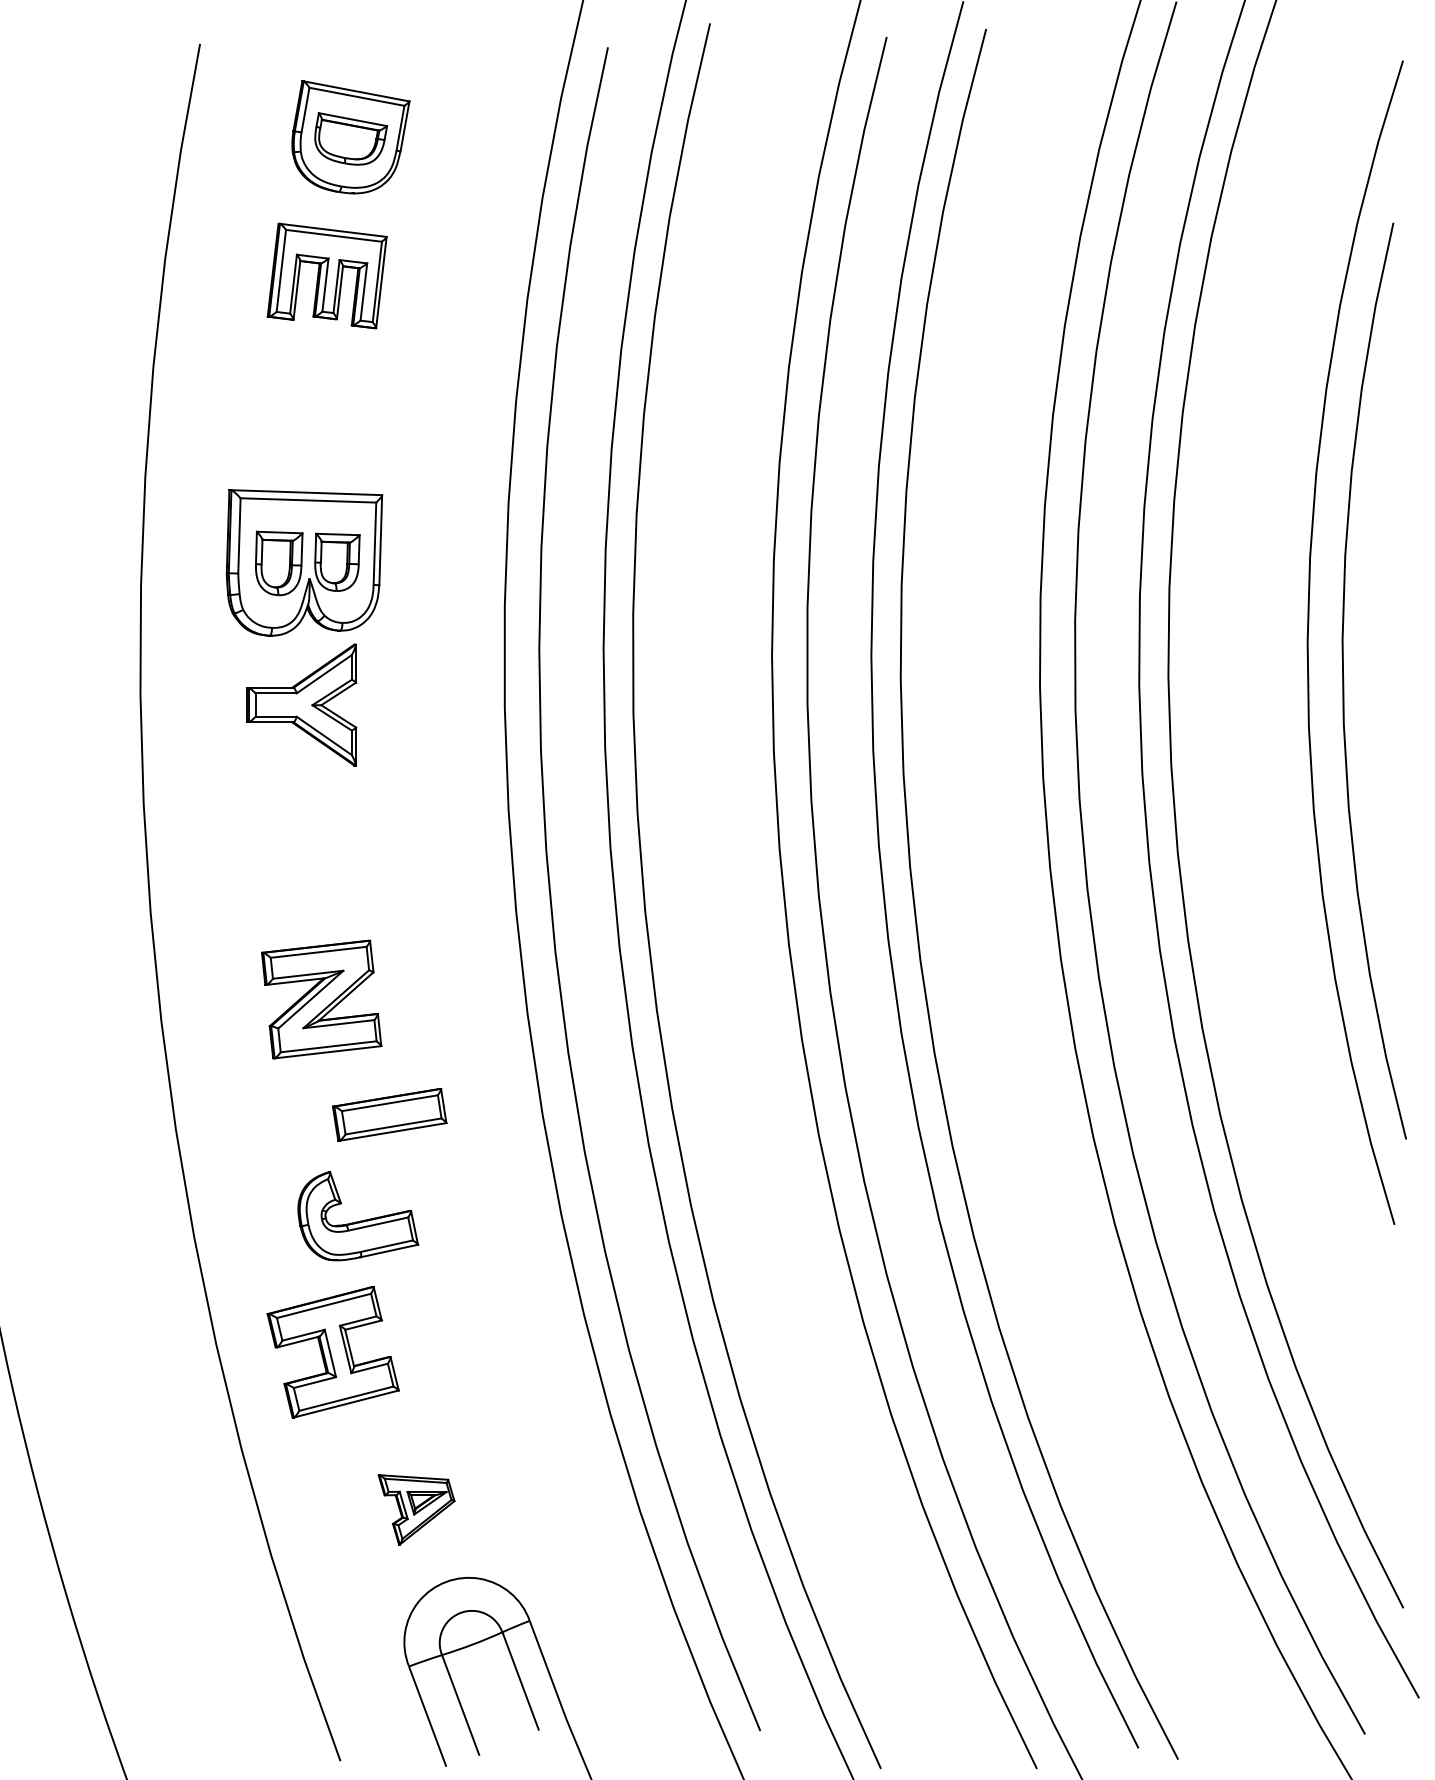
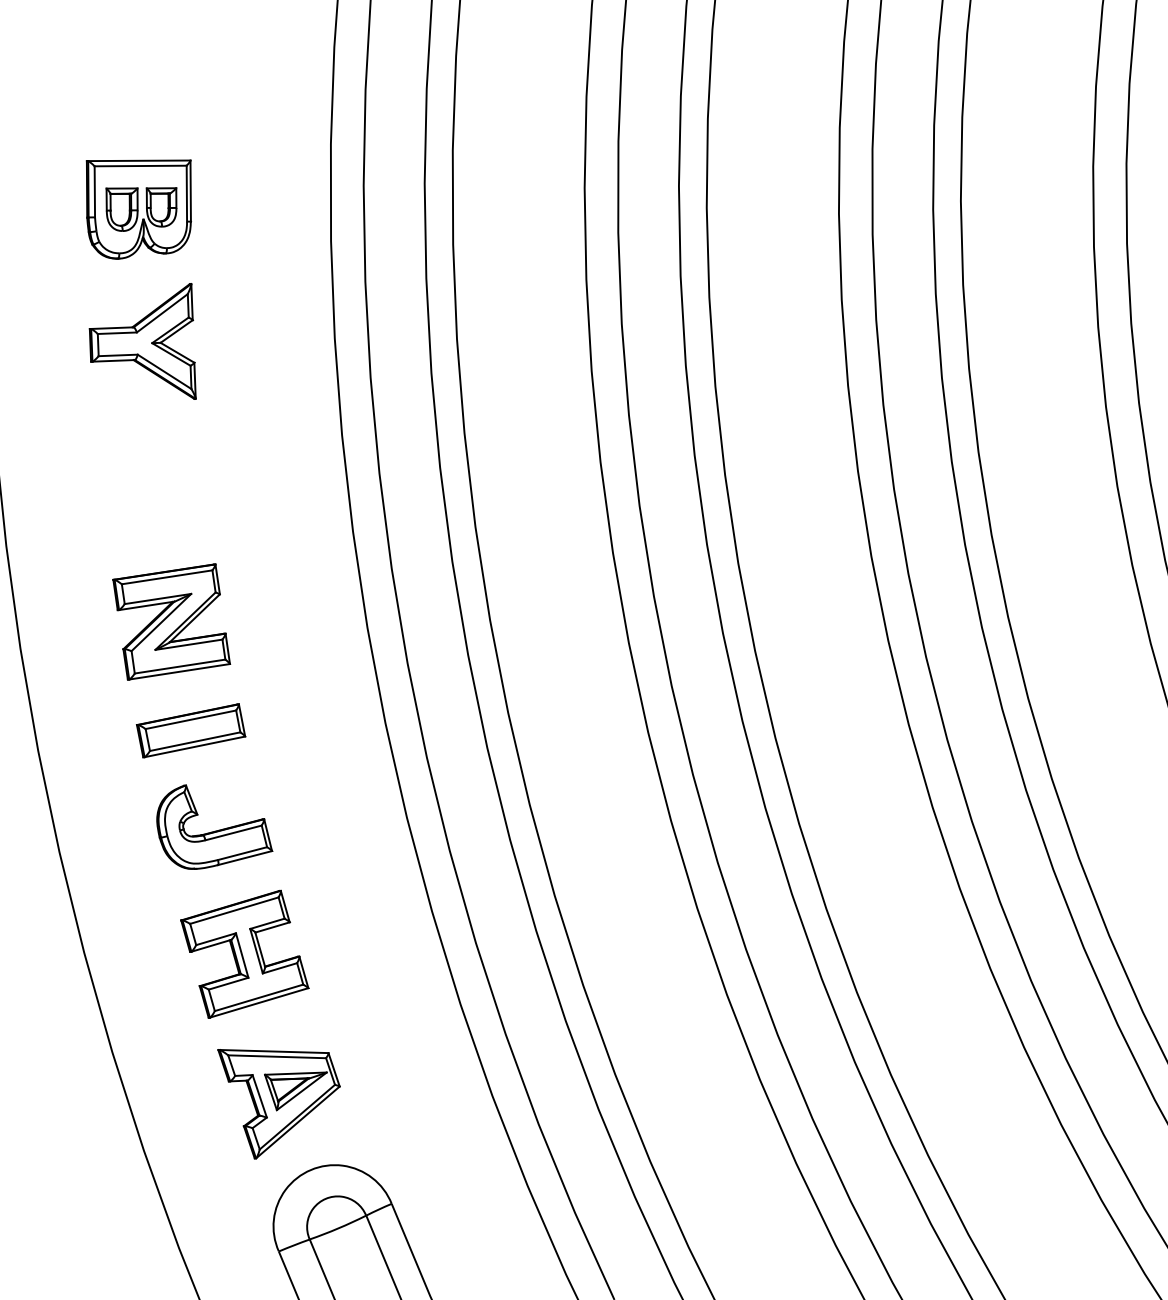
part: (304, 562) -> (139, 208), size x0.71
part: (389, 1114) -> (190, 730), moved
part: (332, 1352) -> (244, 954), moved
part: (416, 1509) -> (280, 1102), size x1.67

